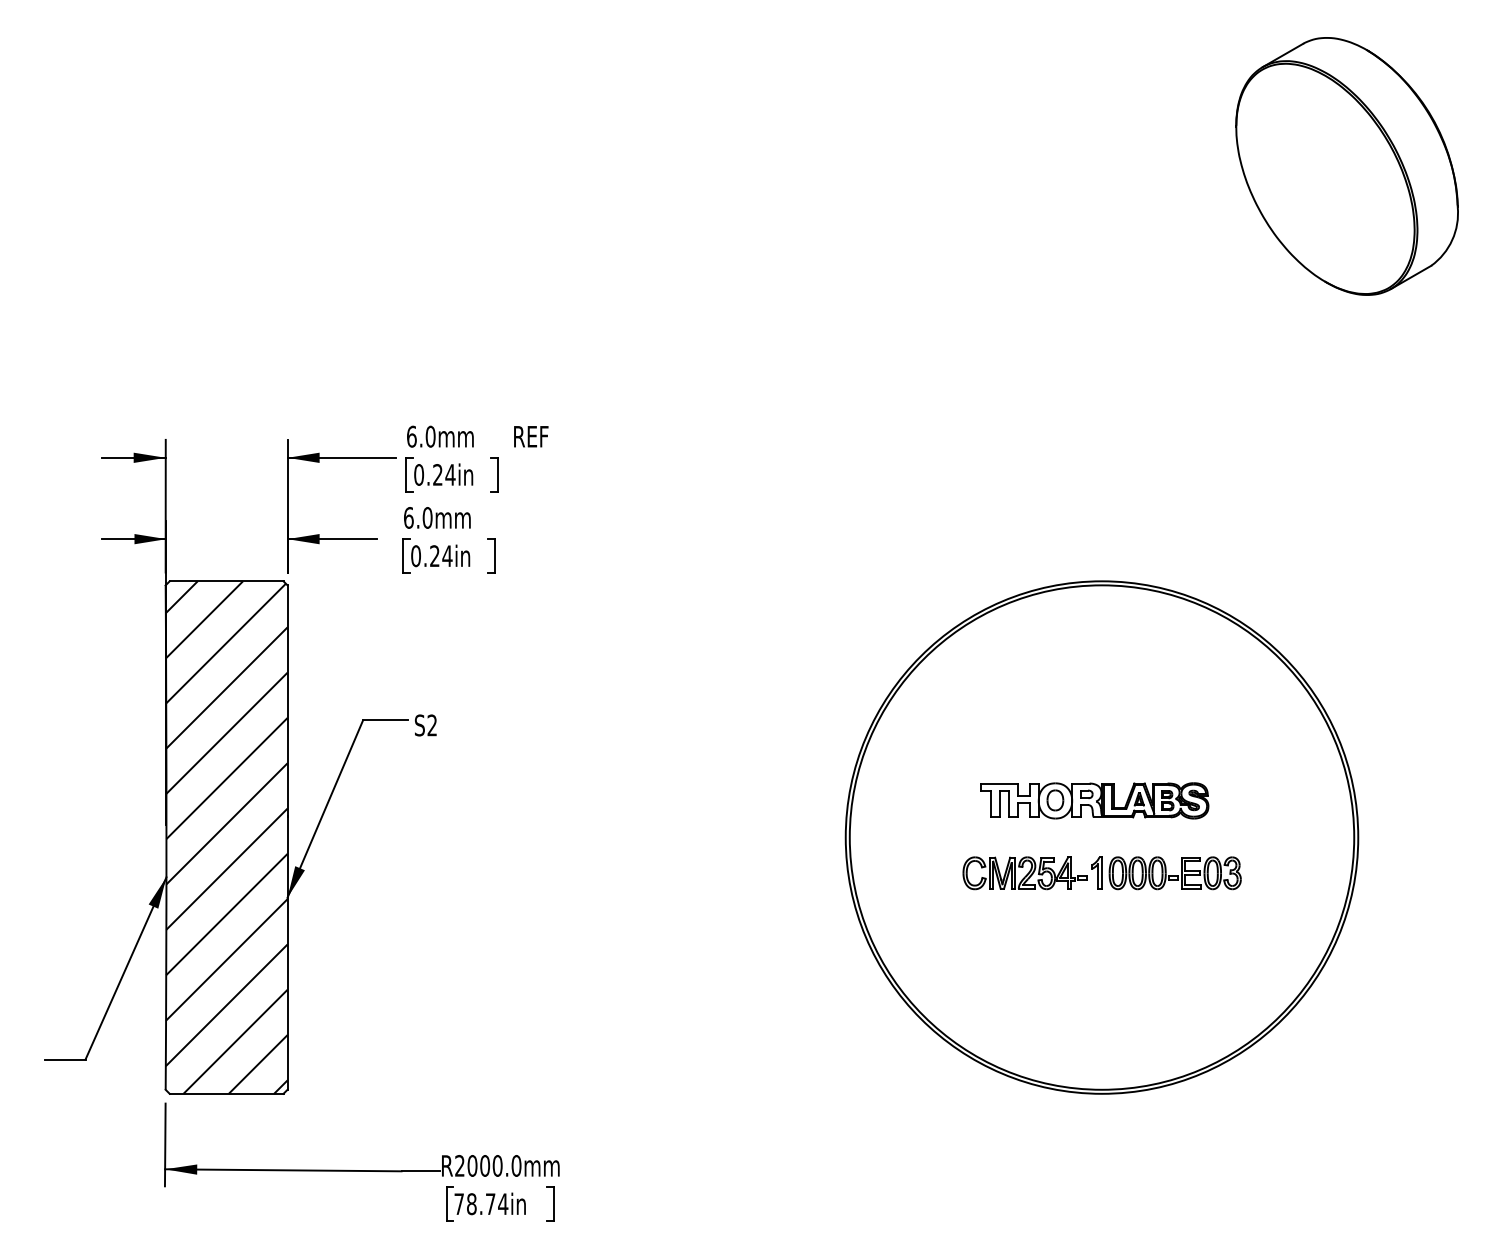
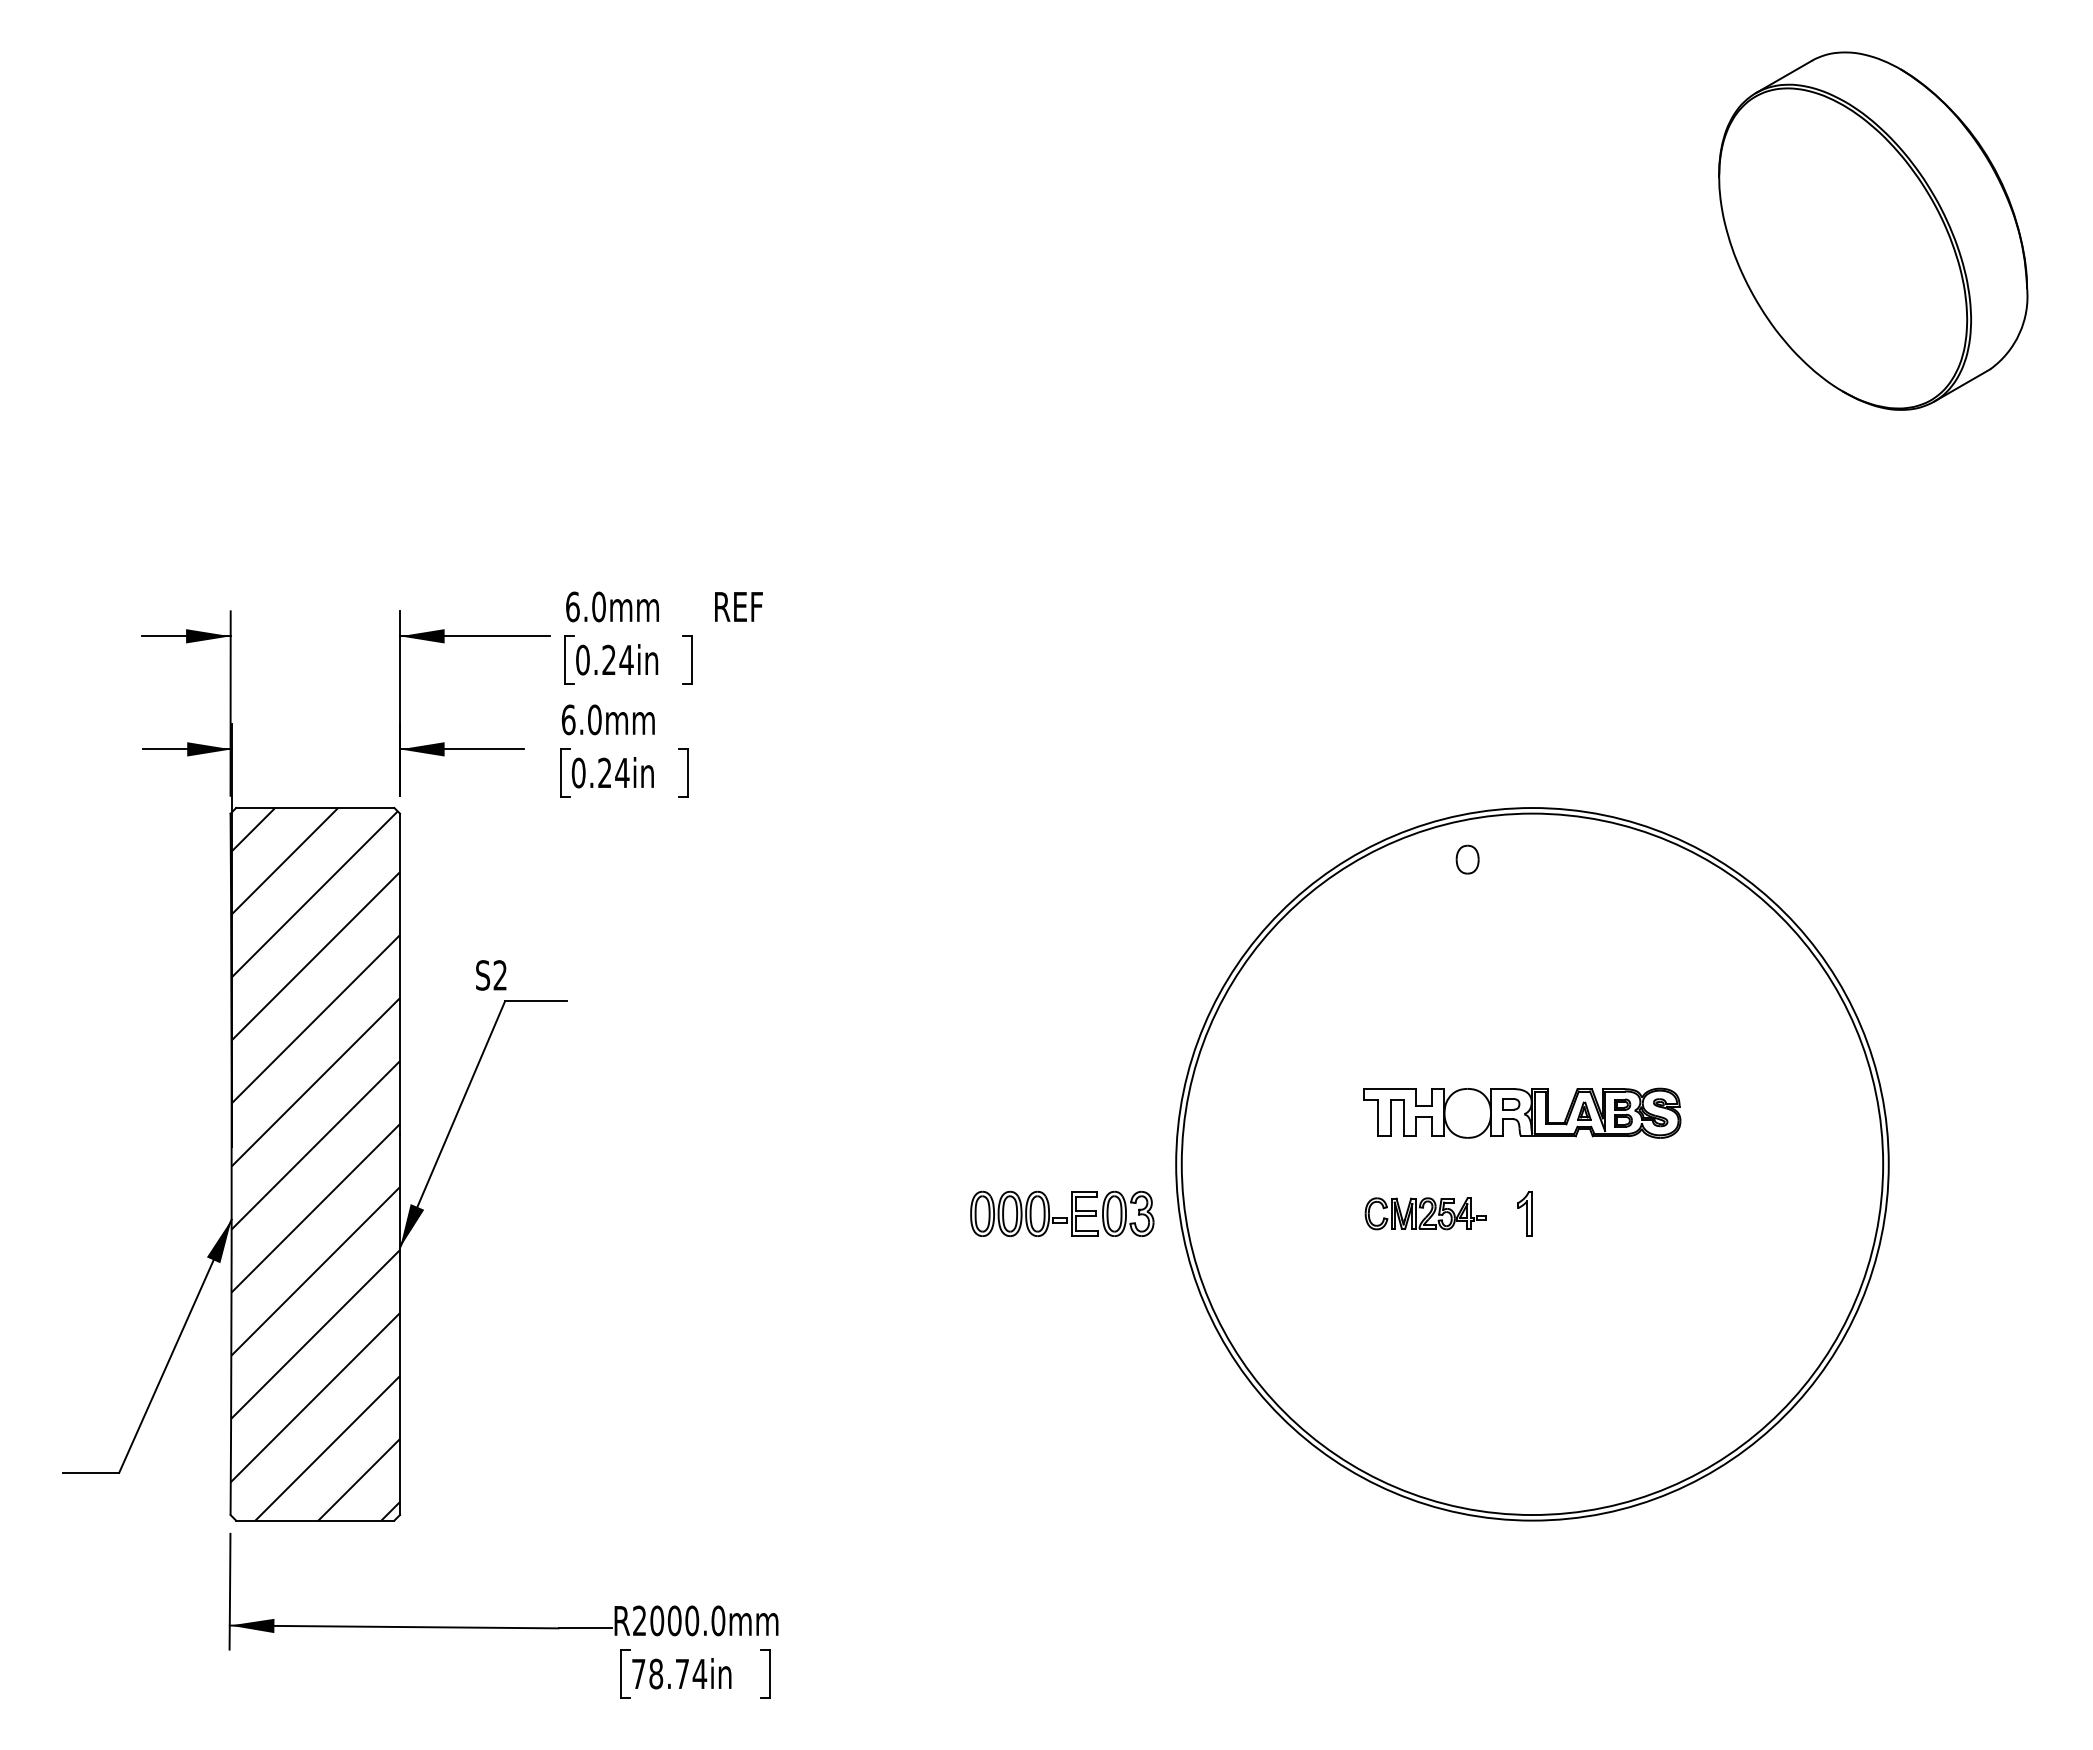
text: (425, 725) -> (491, 975), moved
part: (1055, 800) -> (1467, 859), moved
part: (1025, 872) -> (1425, 1213), size x0.7
part: (1175, 872) -> (1062, 1213), moved

